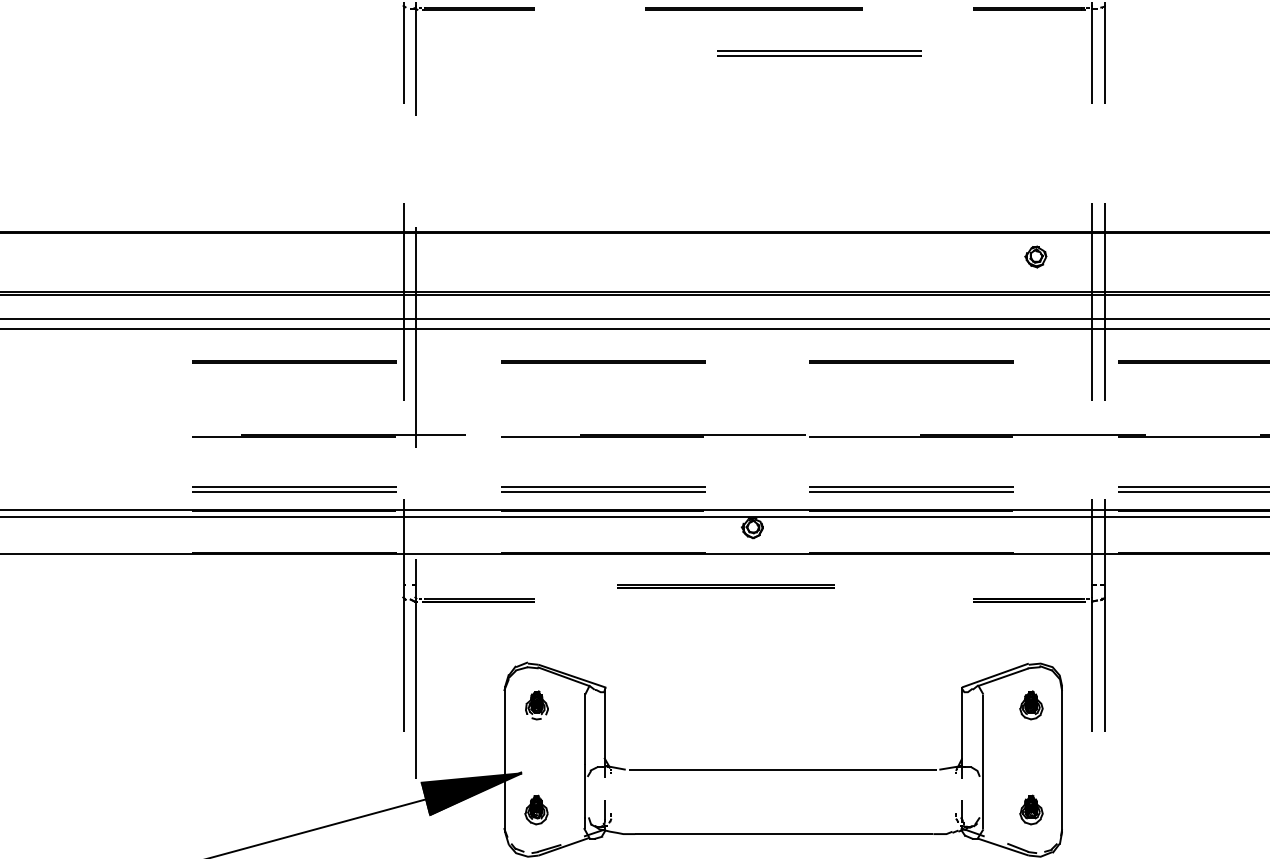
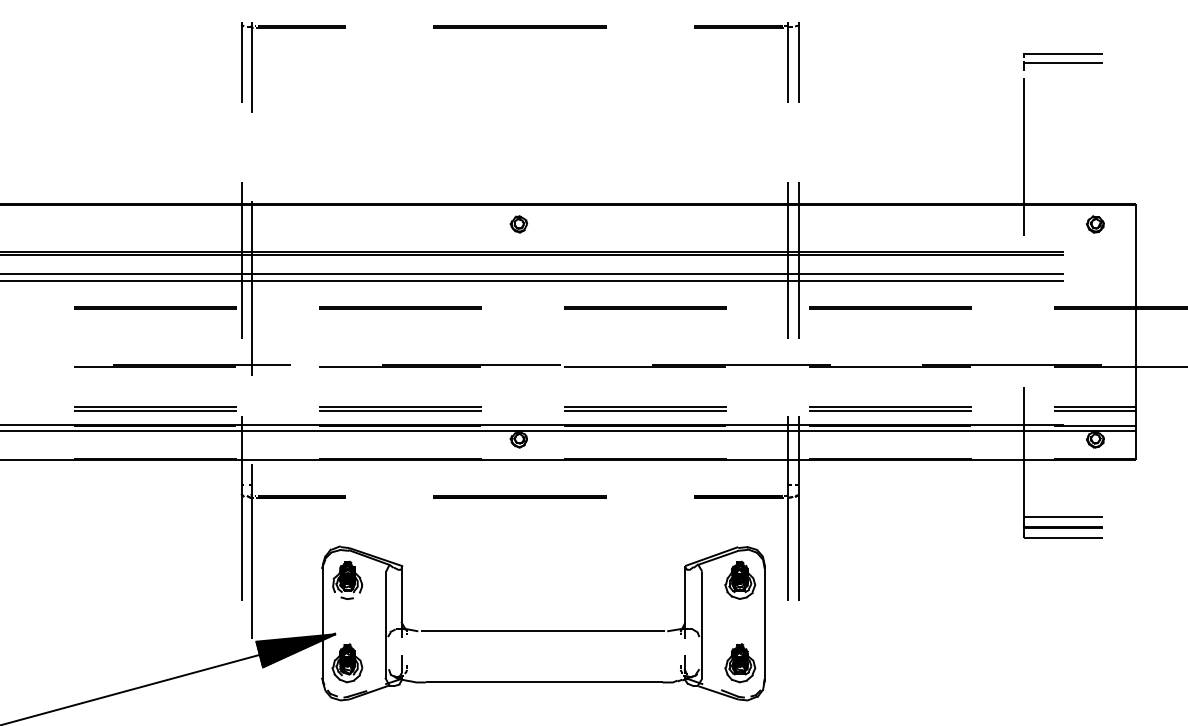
part: (819, 53) -> (572, 62), removed
part: (1035, 257) -> (518, 224), moved
line: (725, 585) -> (519, 496), moved
part: (536, 704) -> (347, 579), size x1.67
part: (1031, 704) -> (740, 579), size x1.67
part: (536, 810) -> (347, 663), size x1.67
part: (1031, 810) -> (740, 663), size x1.67

